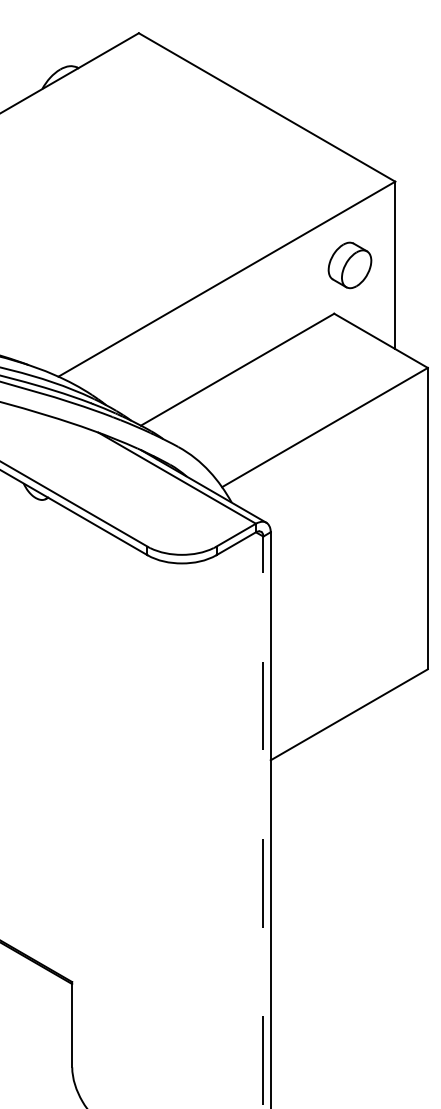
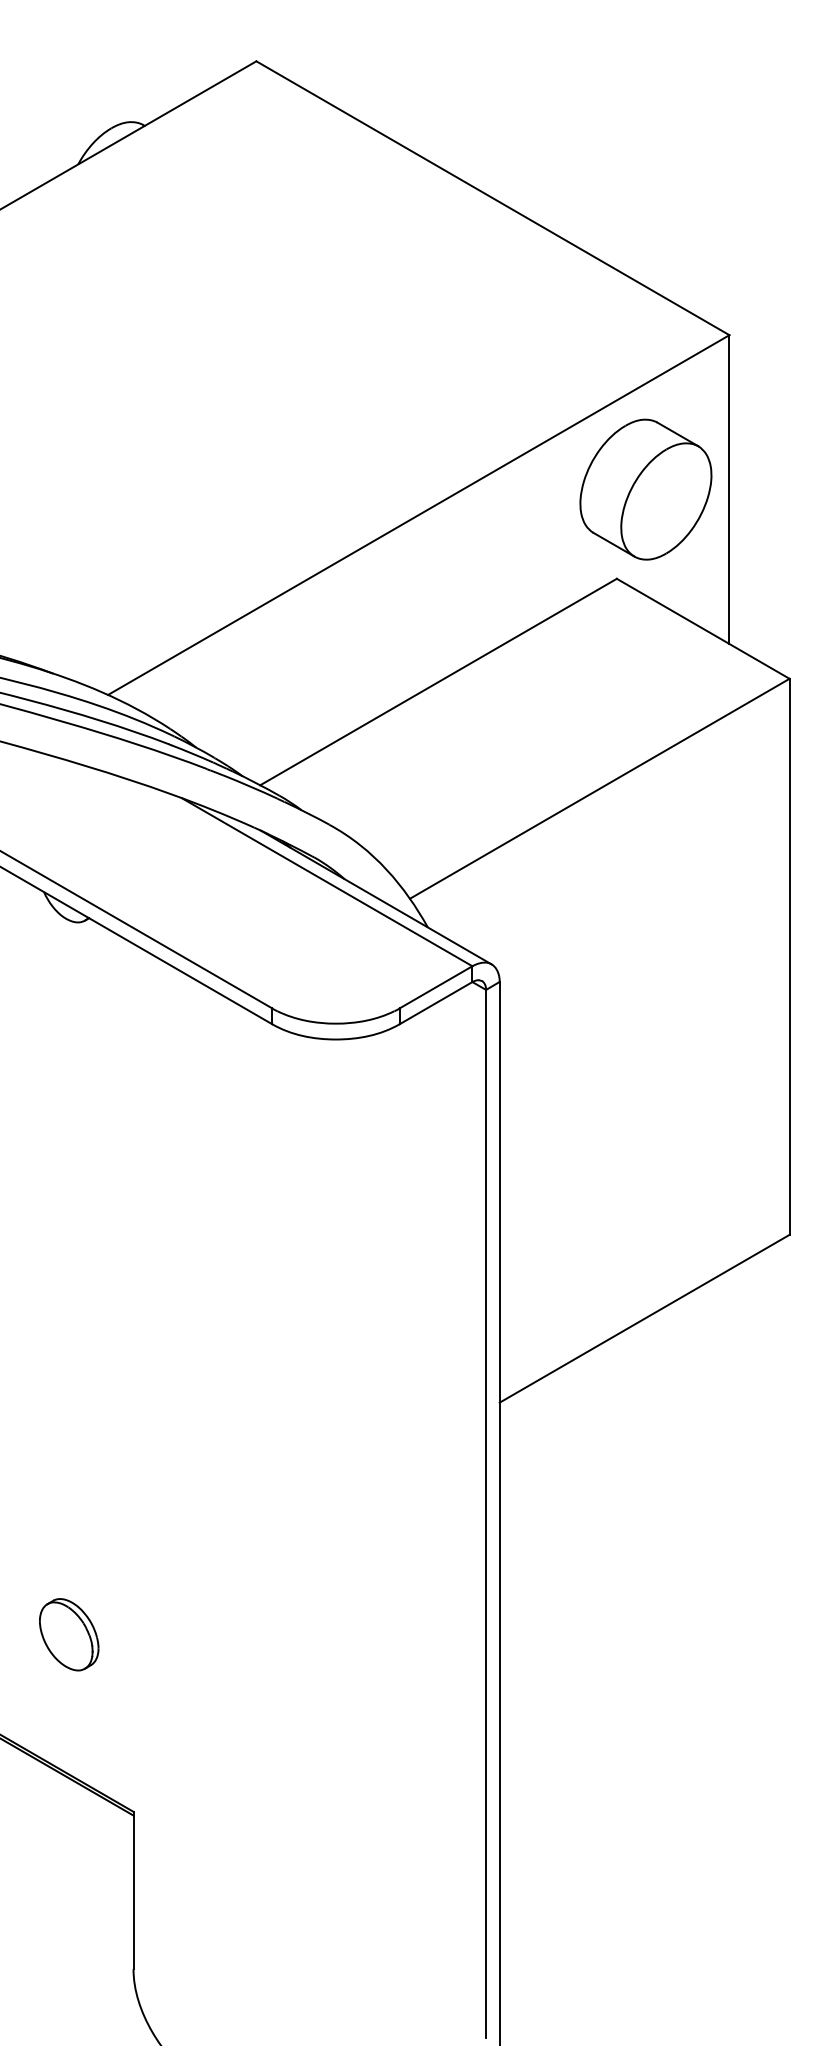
part: (349, 265) -> (644, 489), size x1.67
line: (263, 820) -> (486, 1513), dashed -> solid
part: (37, 885) -> (69, 1633), added

